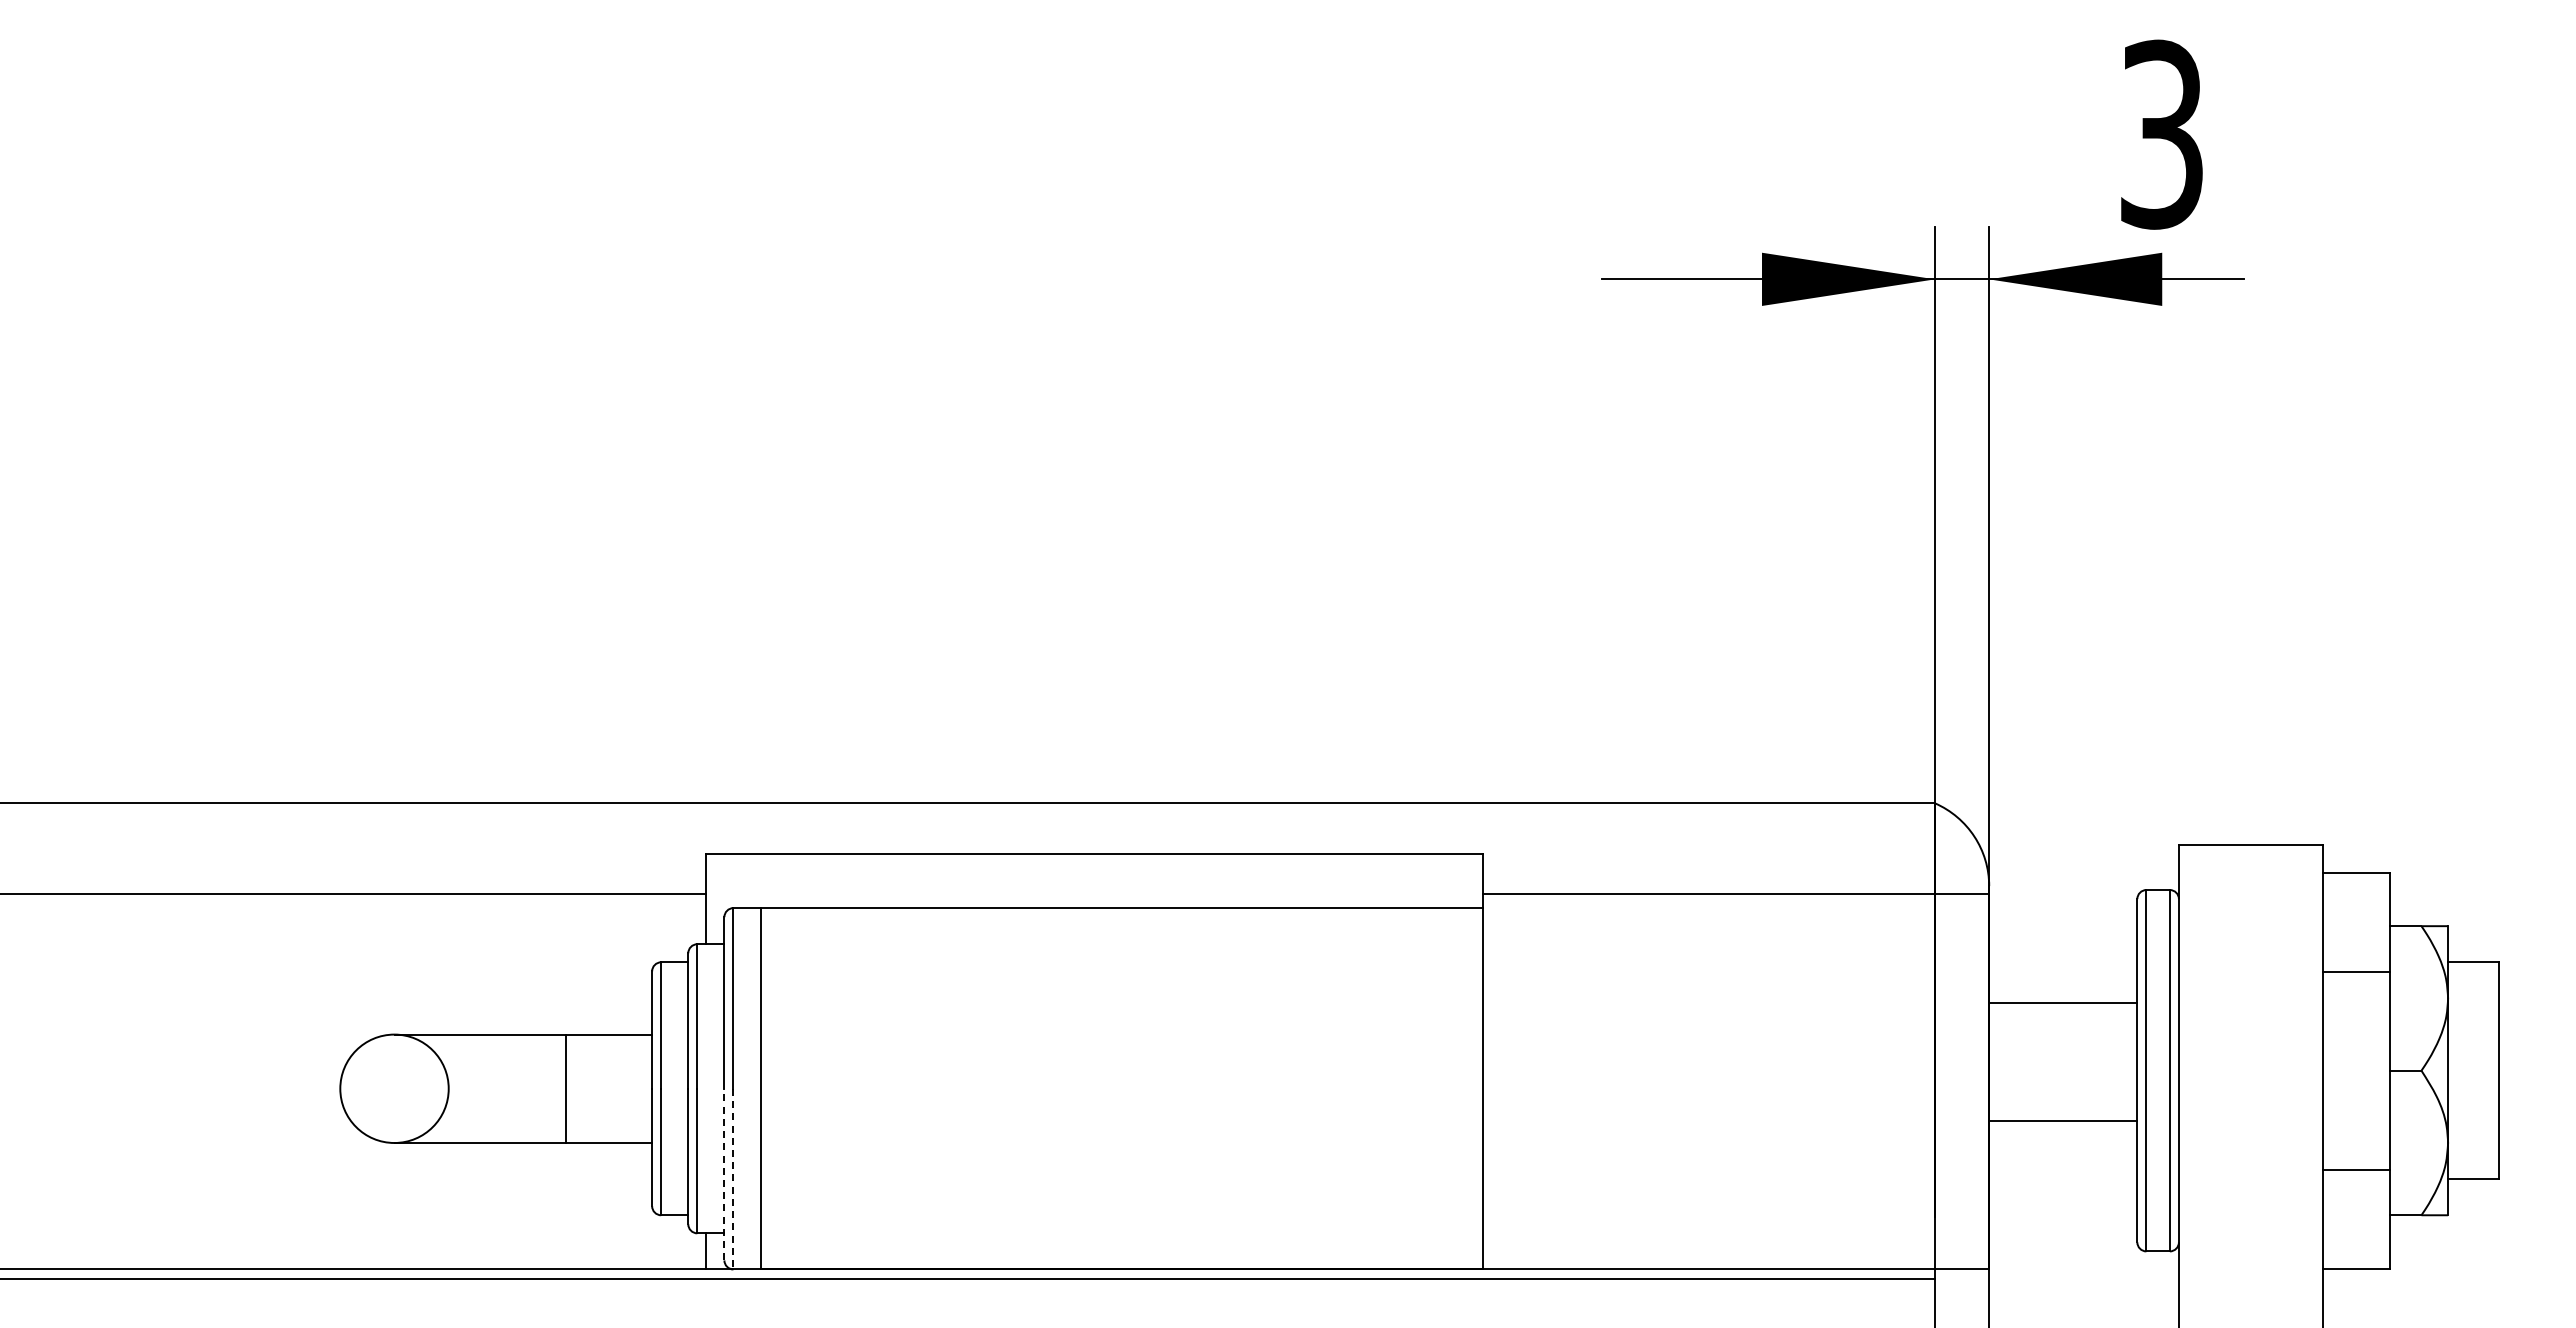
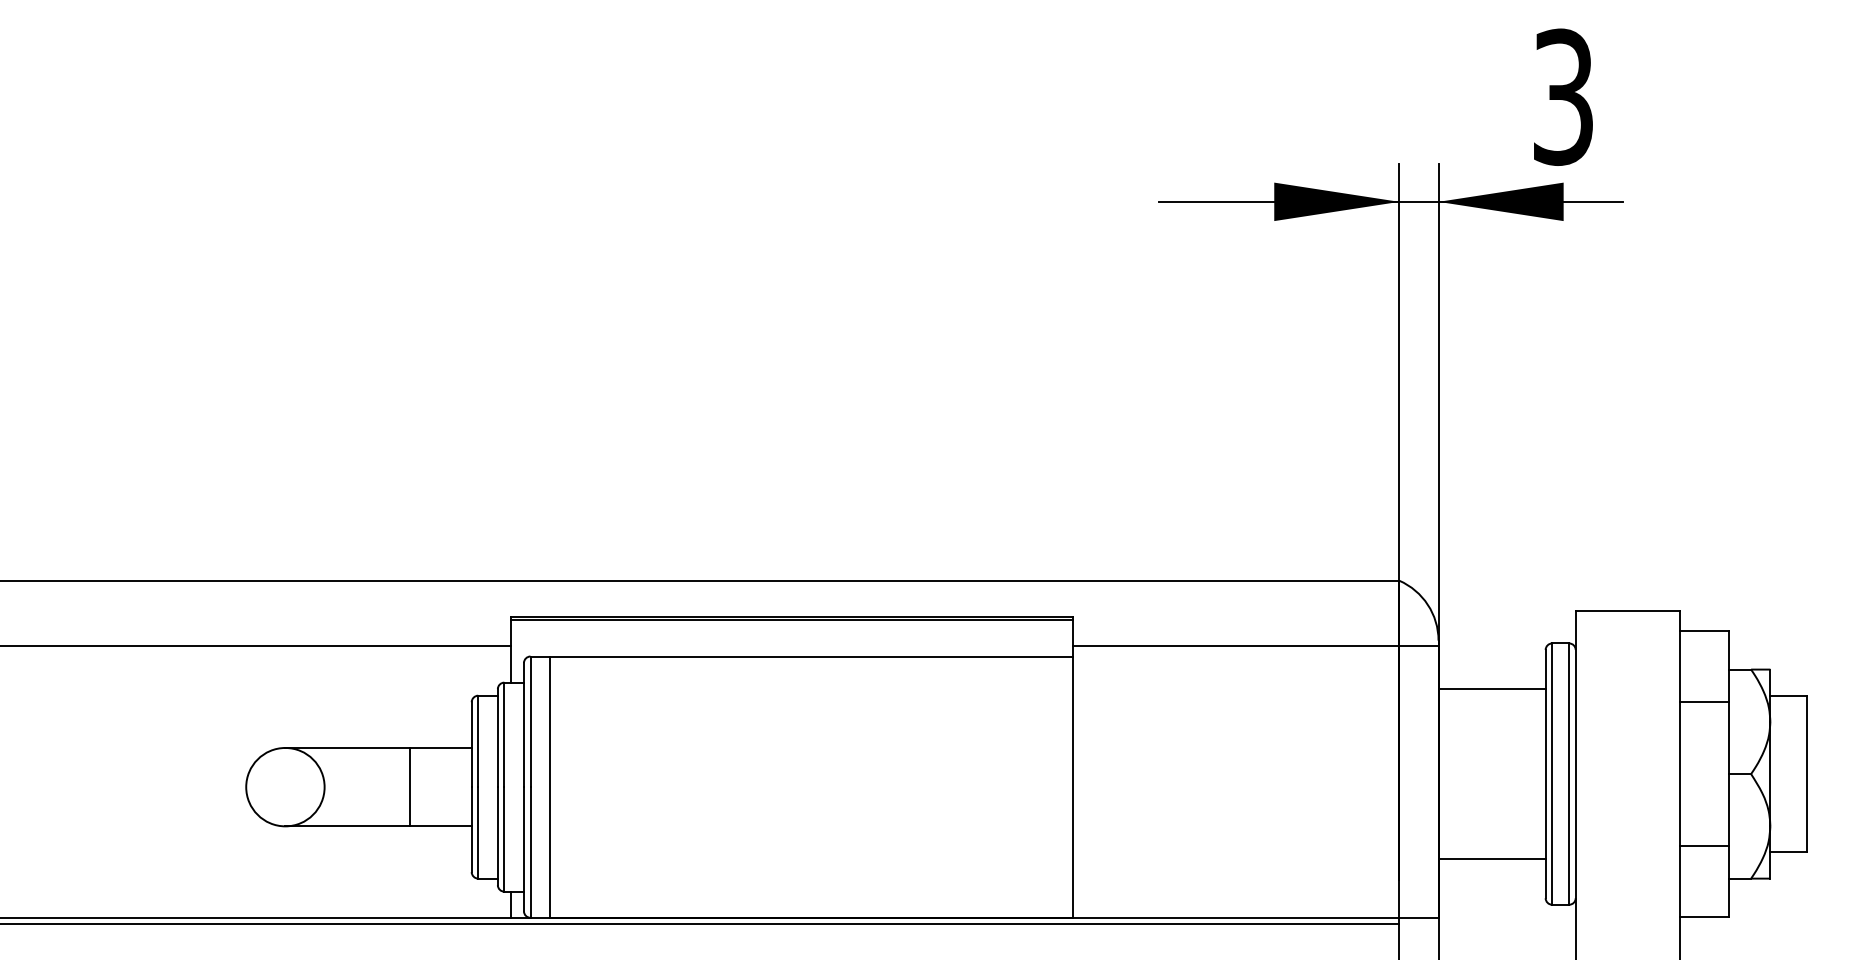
line: (1094, 857) -> (791, 619), added
line: (2063, 1003) -> (1492, 689), moved
line: (2063, 1121) -> (1492, 859), moved
line: (724, 1174) -> (524, 849), dashed -> solid
line: (733, 1179) -> (530, 852), dashed -> solid

